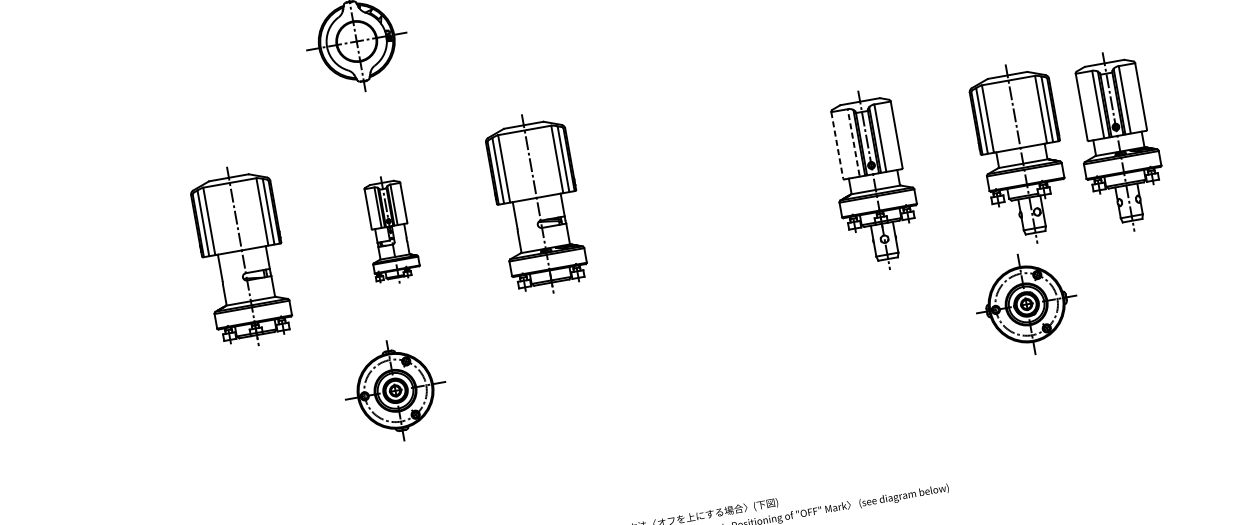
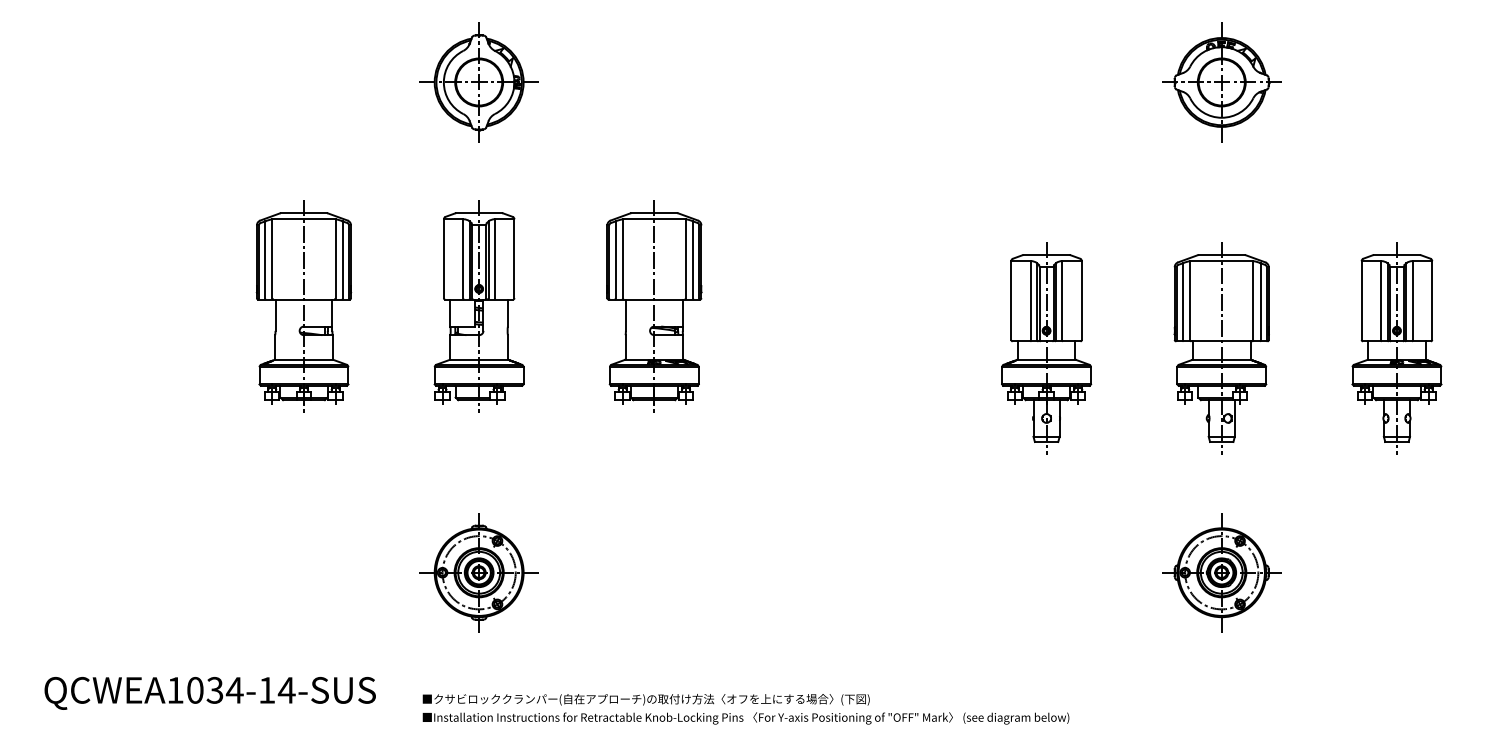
line: (853, 142) -> (1030, 300), dashed -> solid
part: (1118, 142) -> (1396, 348), moved
line: (837, 146) -> (1011, 301), dashed -> solid
part: (389, 230) -> (478, 306), size x1.67
part: (1026, 304) -> (1221, 572), moved
part: (394, 390) -> (478, 572), moved

